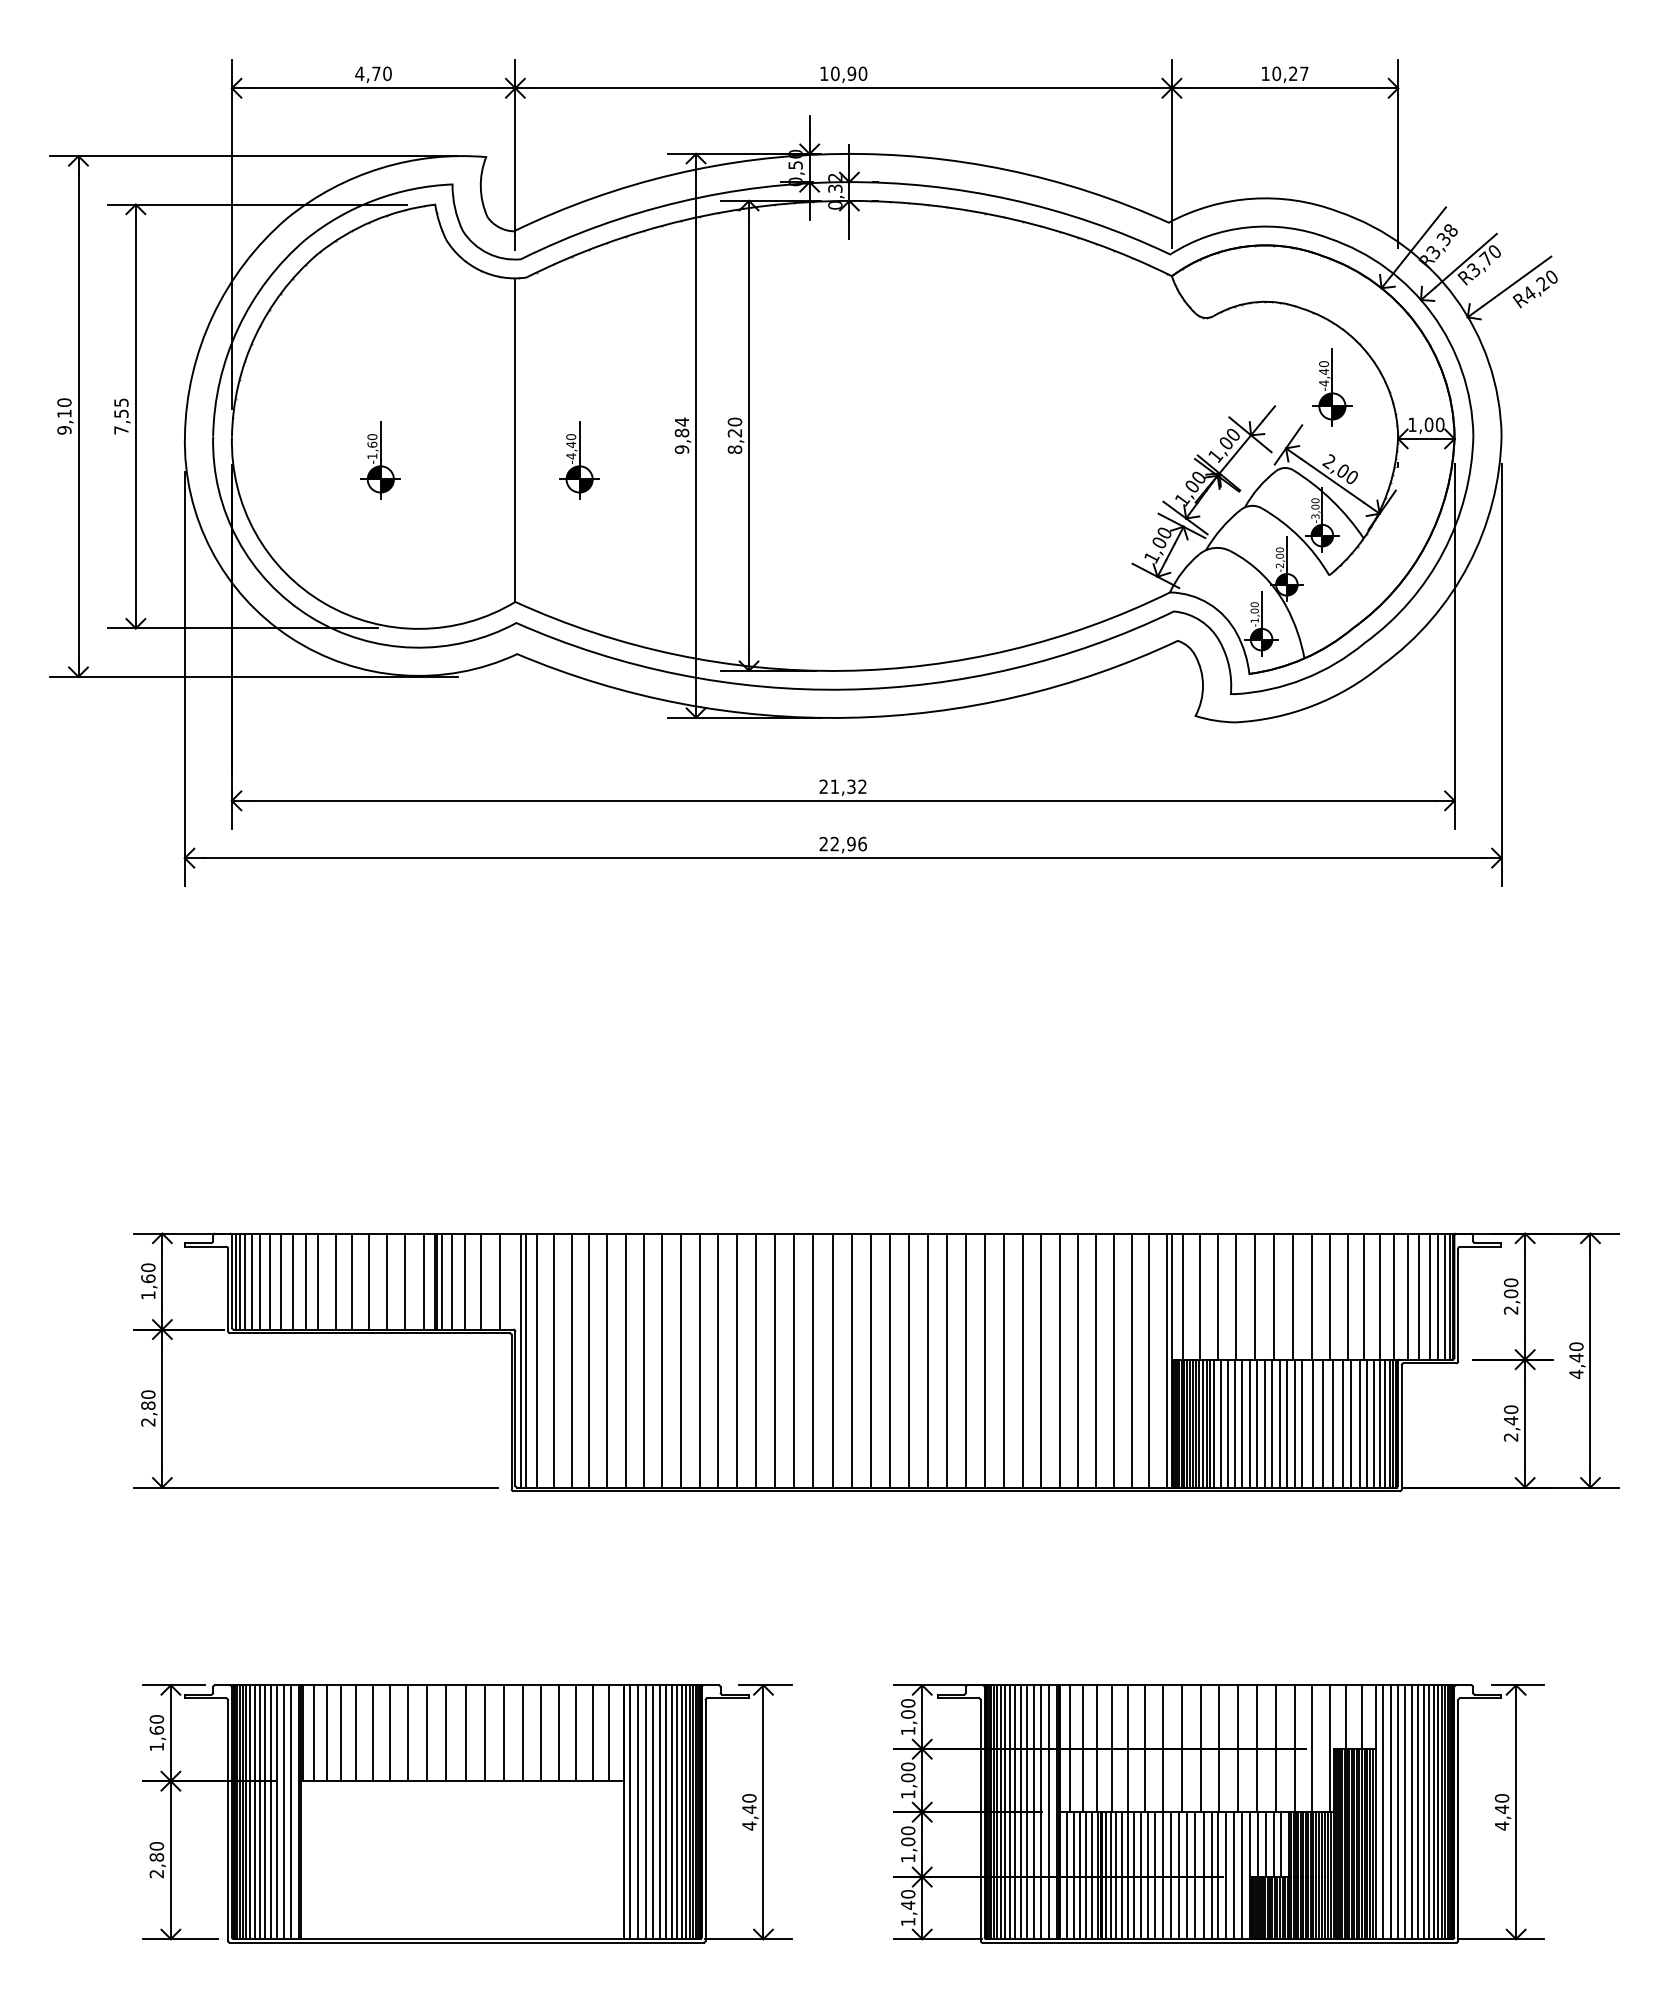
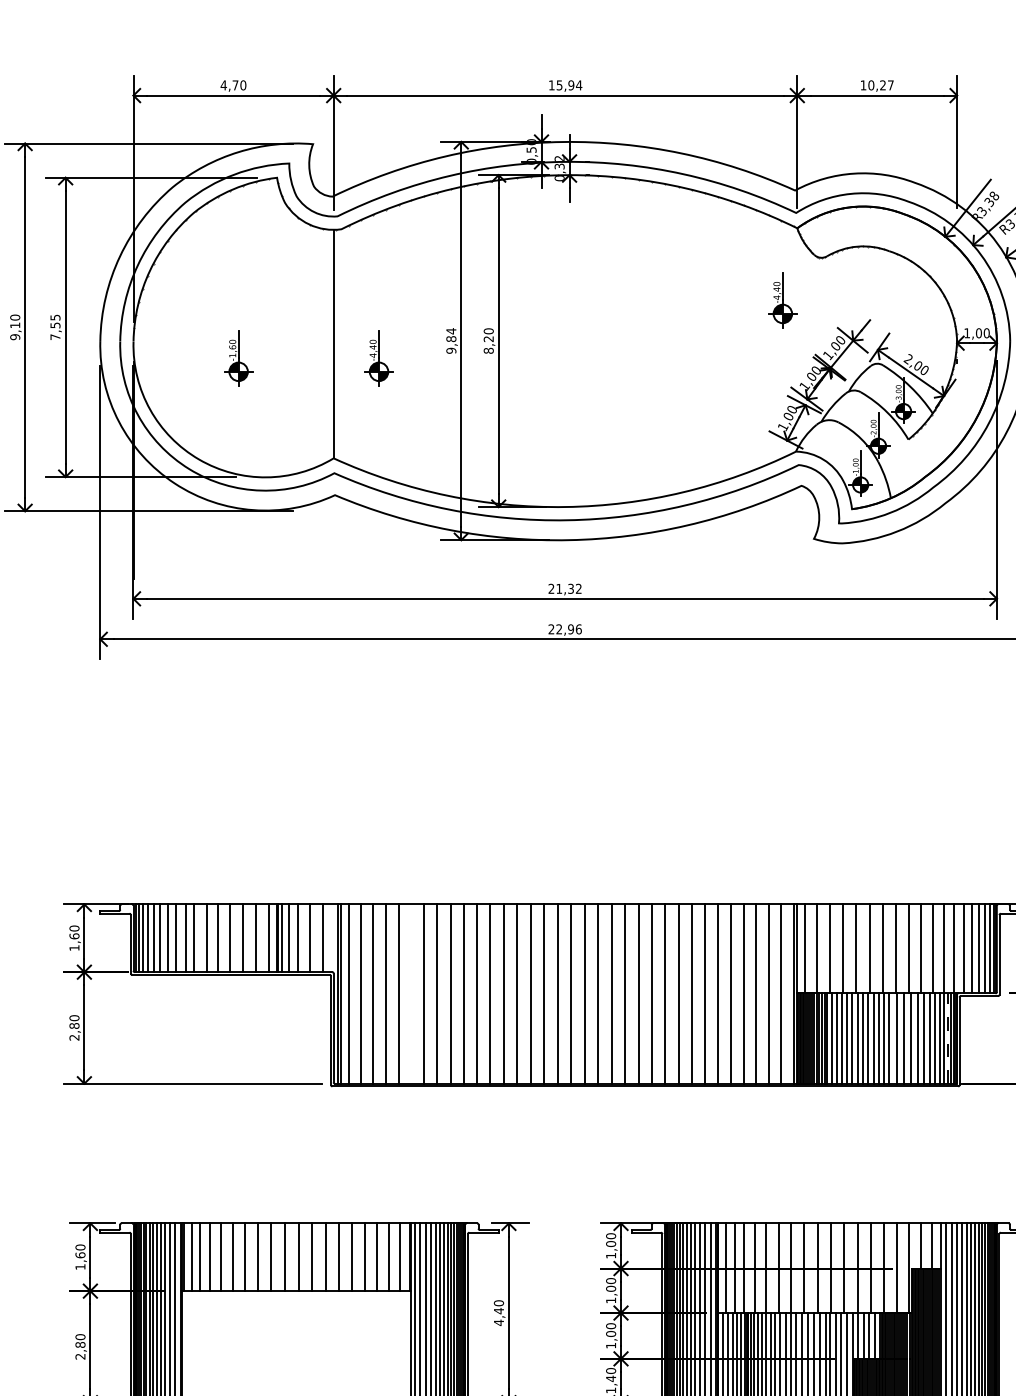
text: (849, 73) -> (569, 85), 10,90 -> 15,94
part: (1332, 387) -> (782, 300), moved
line: (625, 1360) -> (411, 994), removed
line: (1385, 1423) -> (948, 1038), solid -> dashed

